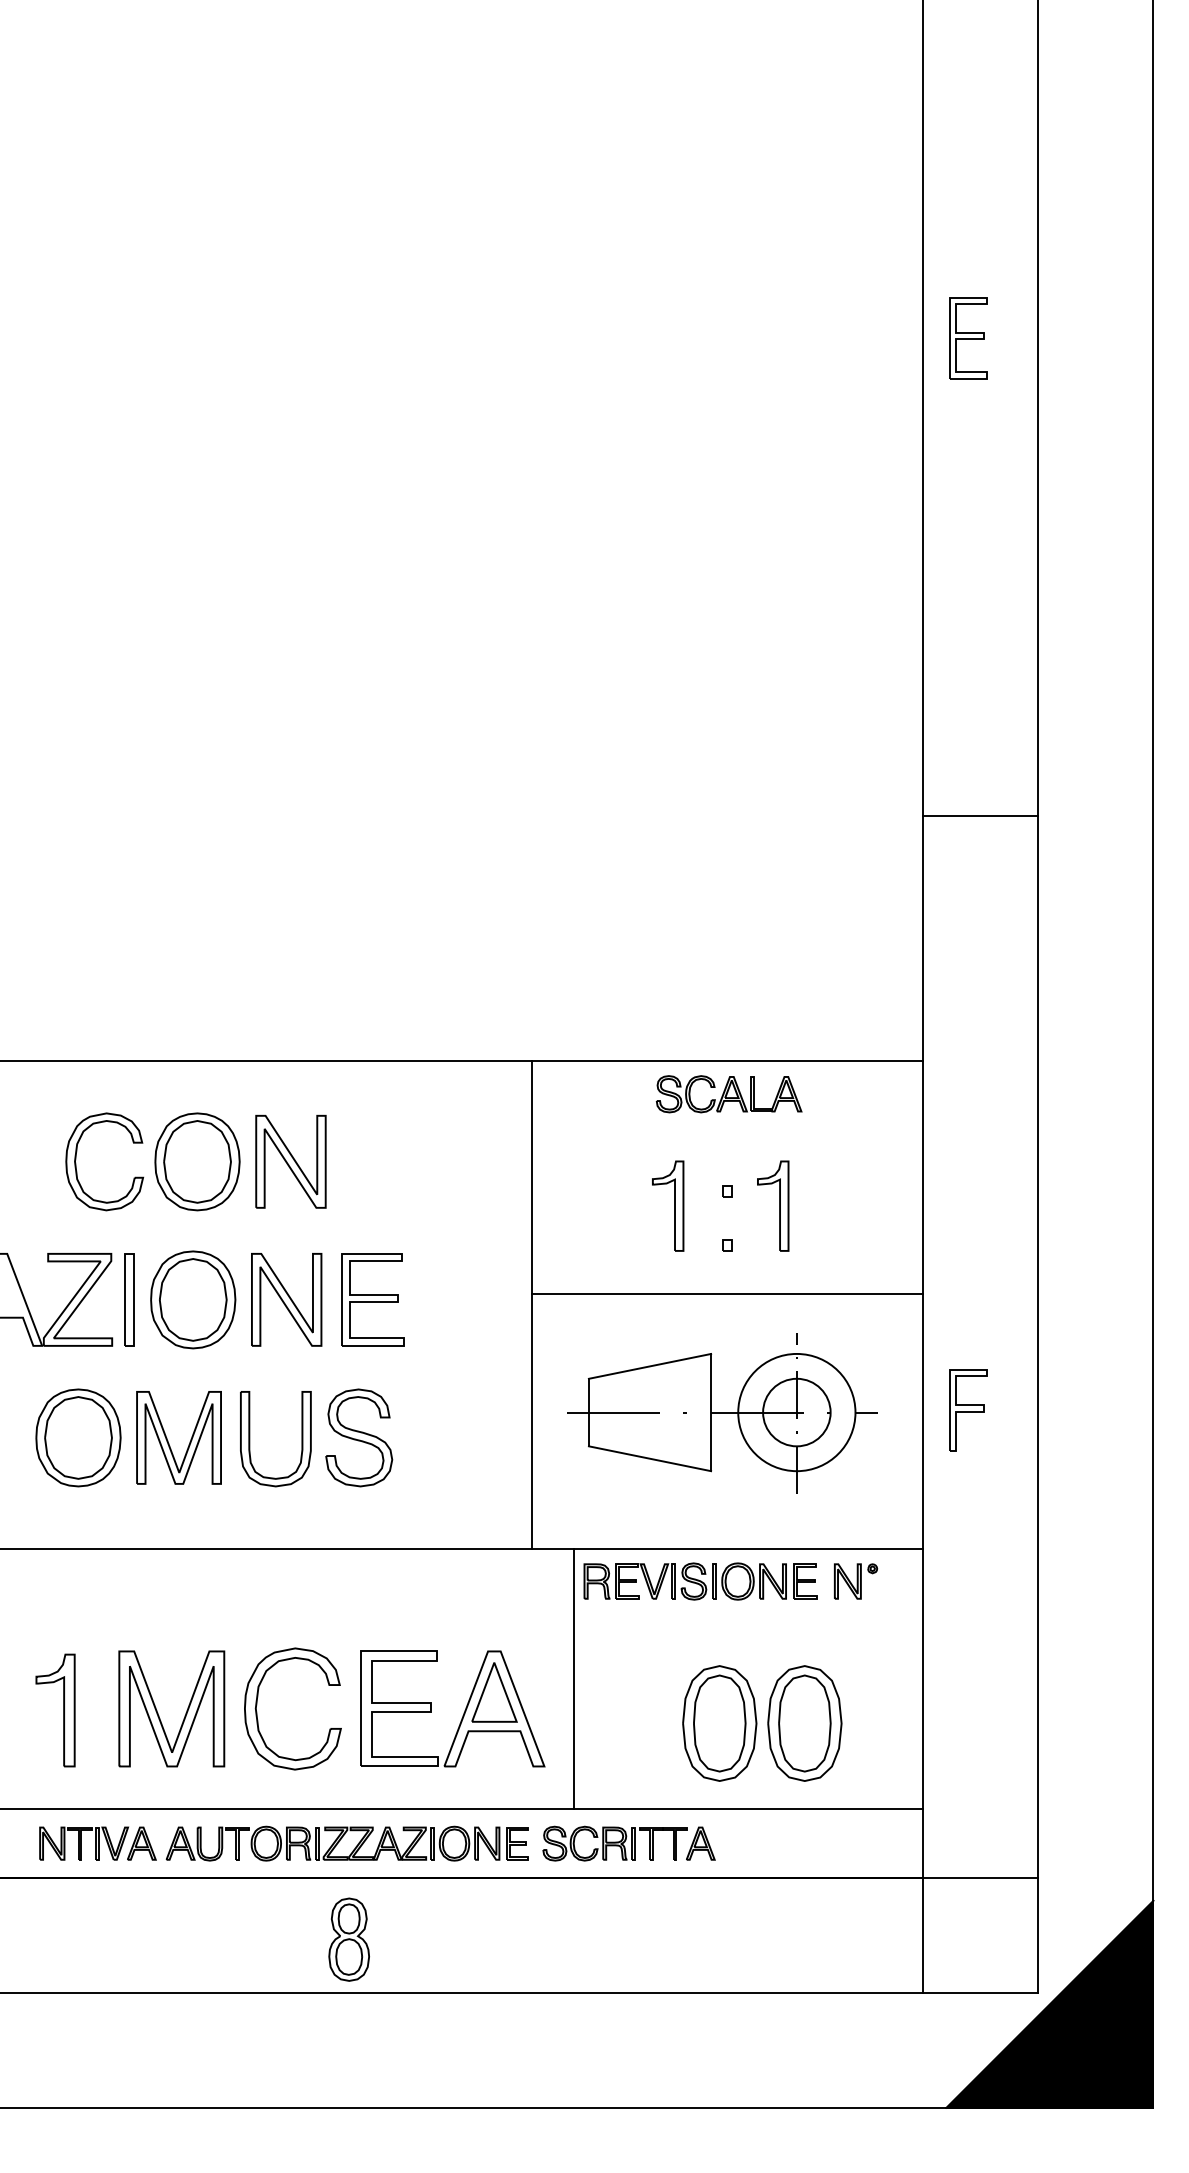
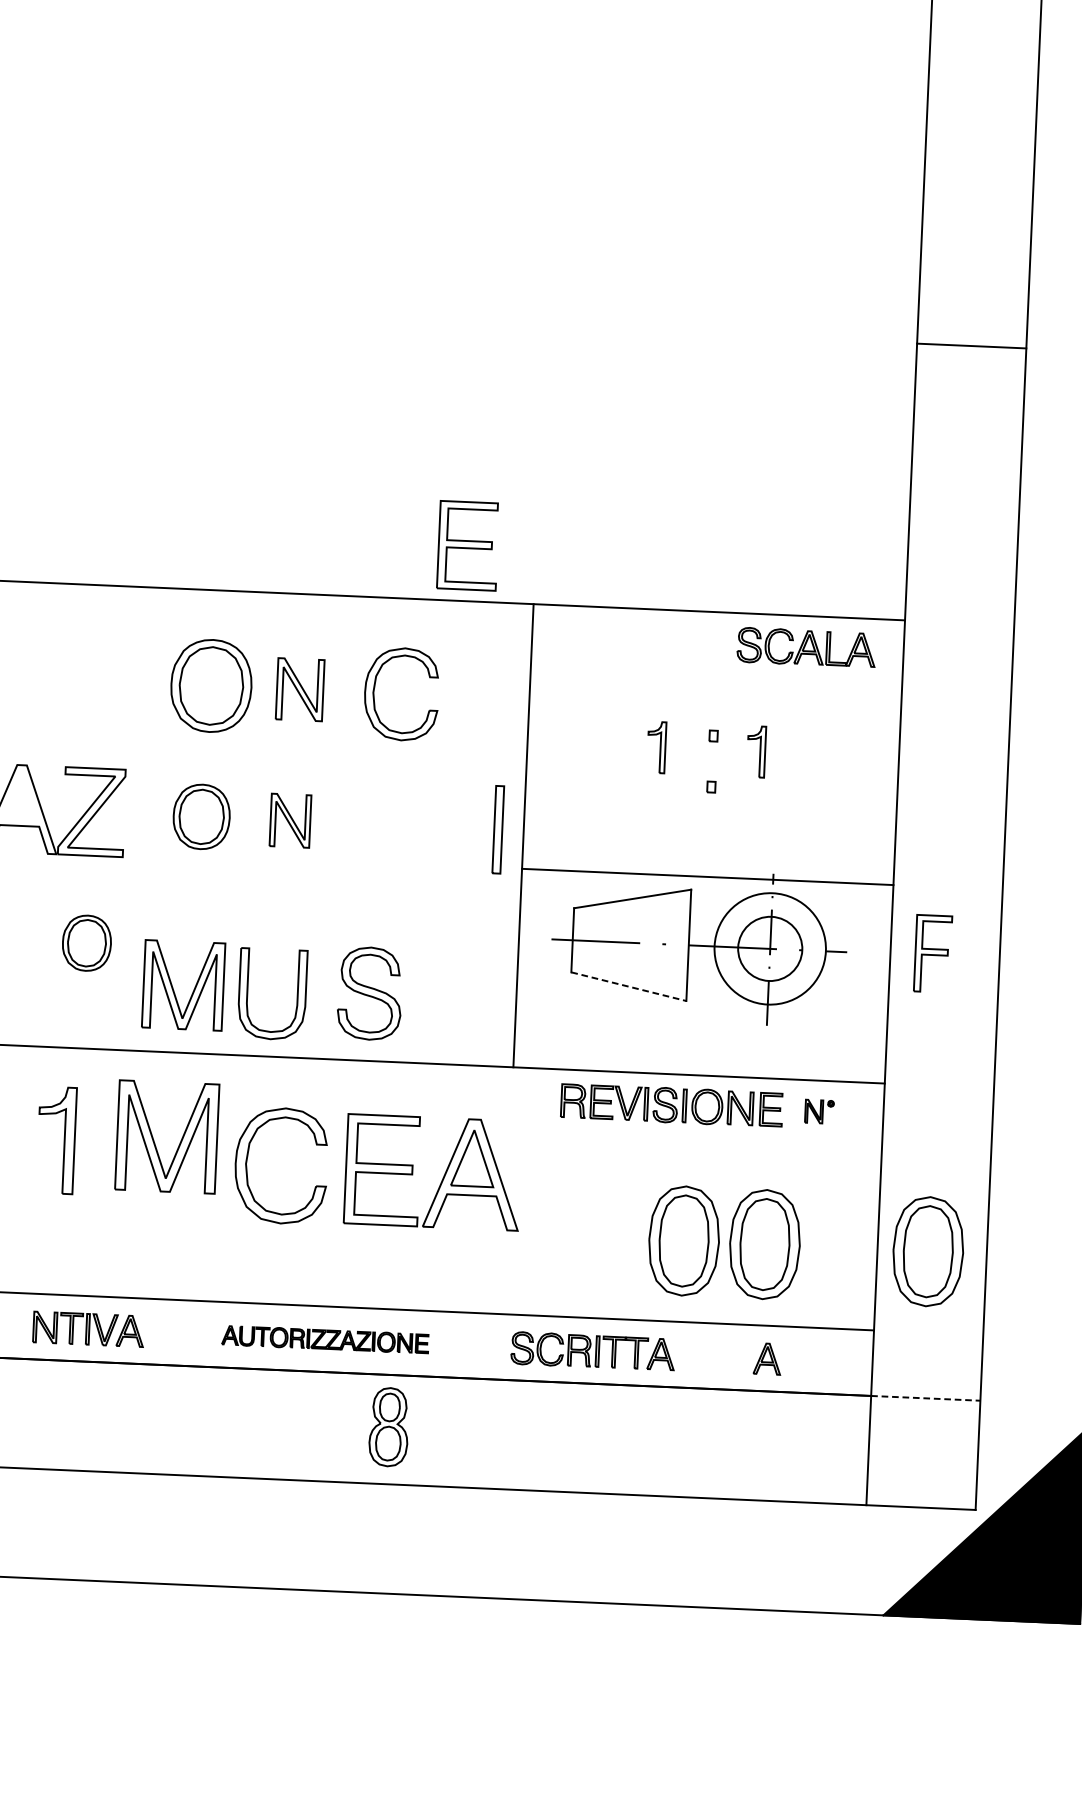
line: (980, 815) -> (971, 345), moved
part: (728, 1094) -> (805, 647), moved
part: (76, 1159) -> (374, 690), moved
part: (290, 1161) -> (299, 689), size x0.7
part: (668, 1205) -> (656, 746), size x0.6
part: (773, 1205) -> (756, 751), size x0.6
line: (727, 1293) -> (707, 876), moved
part: (129, 1299) -> (498, 829), moved
part: (193, 1299) -> (201, 816), size x0.7
part: (286, 1299) -> (290, 820), size x0.6
part: (372, 1299) -> (467, 545), moved
part: (78, 1437) -> (86, 942), size x0.6
part: (359, 1437) -> (370, 993), moved
part: (250, 1439) -> (248, 993), moved
part: (168, 1440) -> (173, 987), moved
line: (650, 1458) -> (629, 986), solid -> dashed
part: (856, 1581) -> (819, 1111), size x0.7
line: (573, 1678) -> (547, 1192), removed
part: (257, 1705) -> (247, 1161), moved
part: (63, 1710) -> (64, 1140), moved
part: (463, 1712) -> (443, 1176), moved
part: (159, 1715) -> (155, 1142), moved
part: (976, 1723) -> (927, 1251), added
part: (346, 1843) -> (324, 1339), size x0.6
part: (812, 1843) -> (767, 1358), added
line: (980, 1877) -> (925, 1398), solid -> dashed
part: (348, 1939) -> (388, 1426), moved

